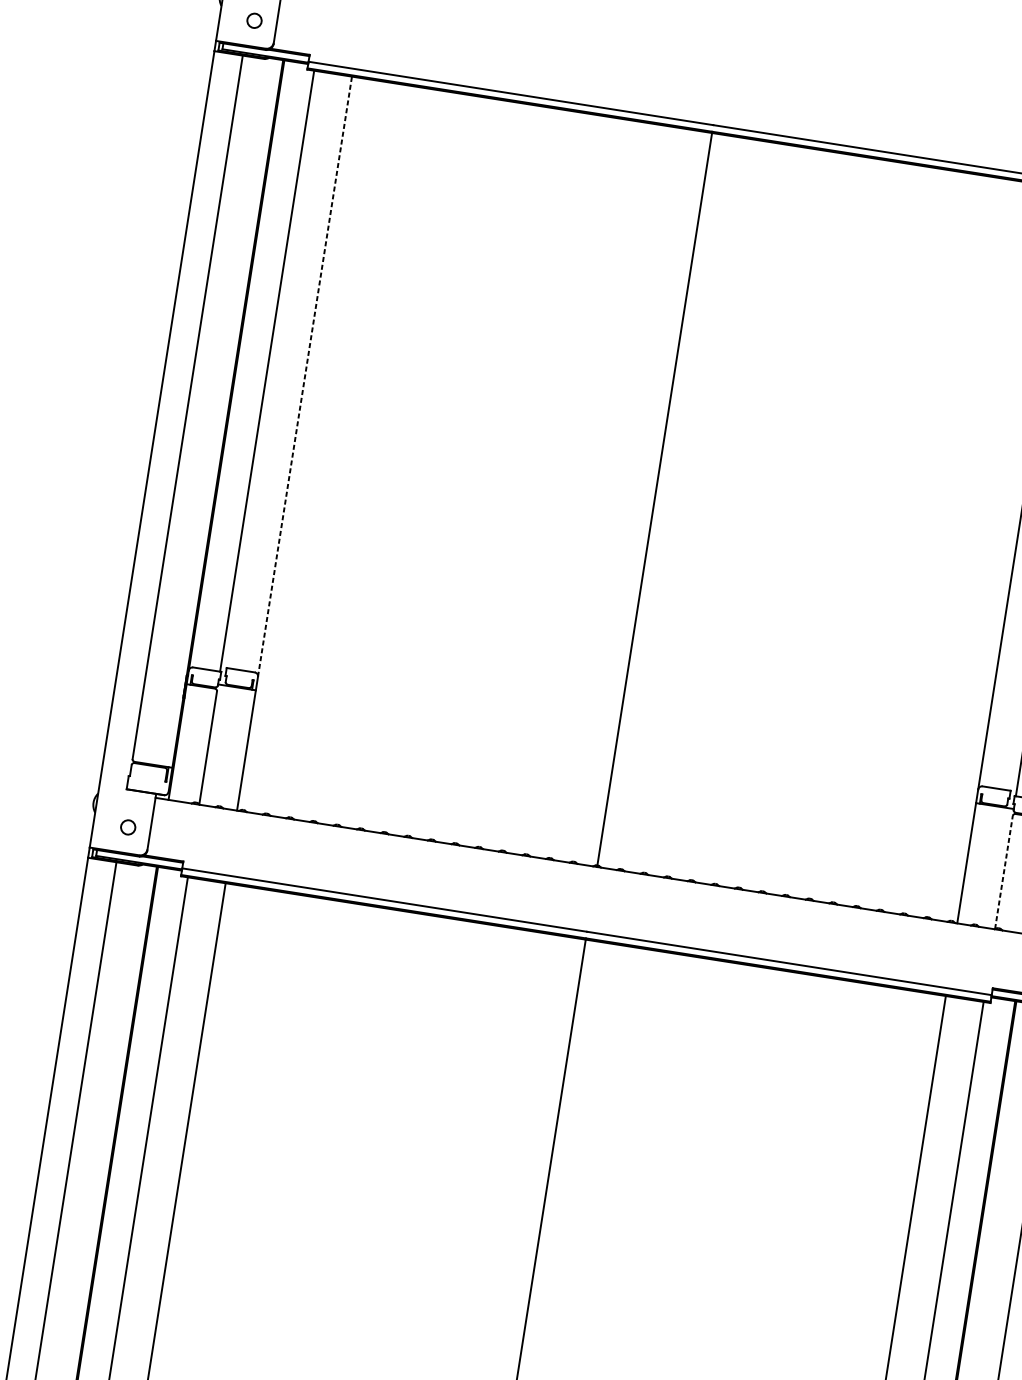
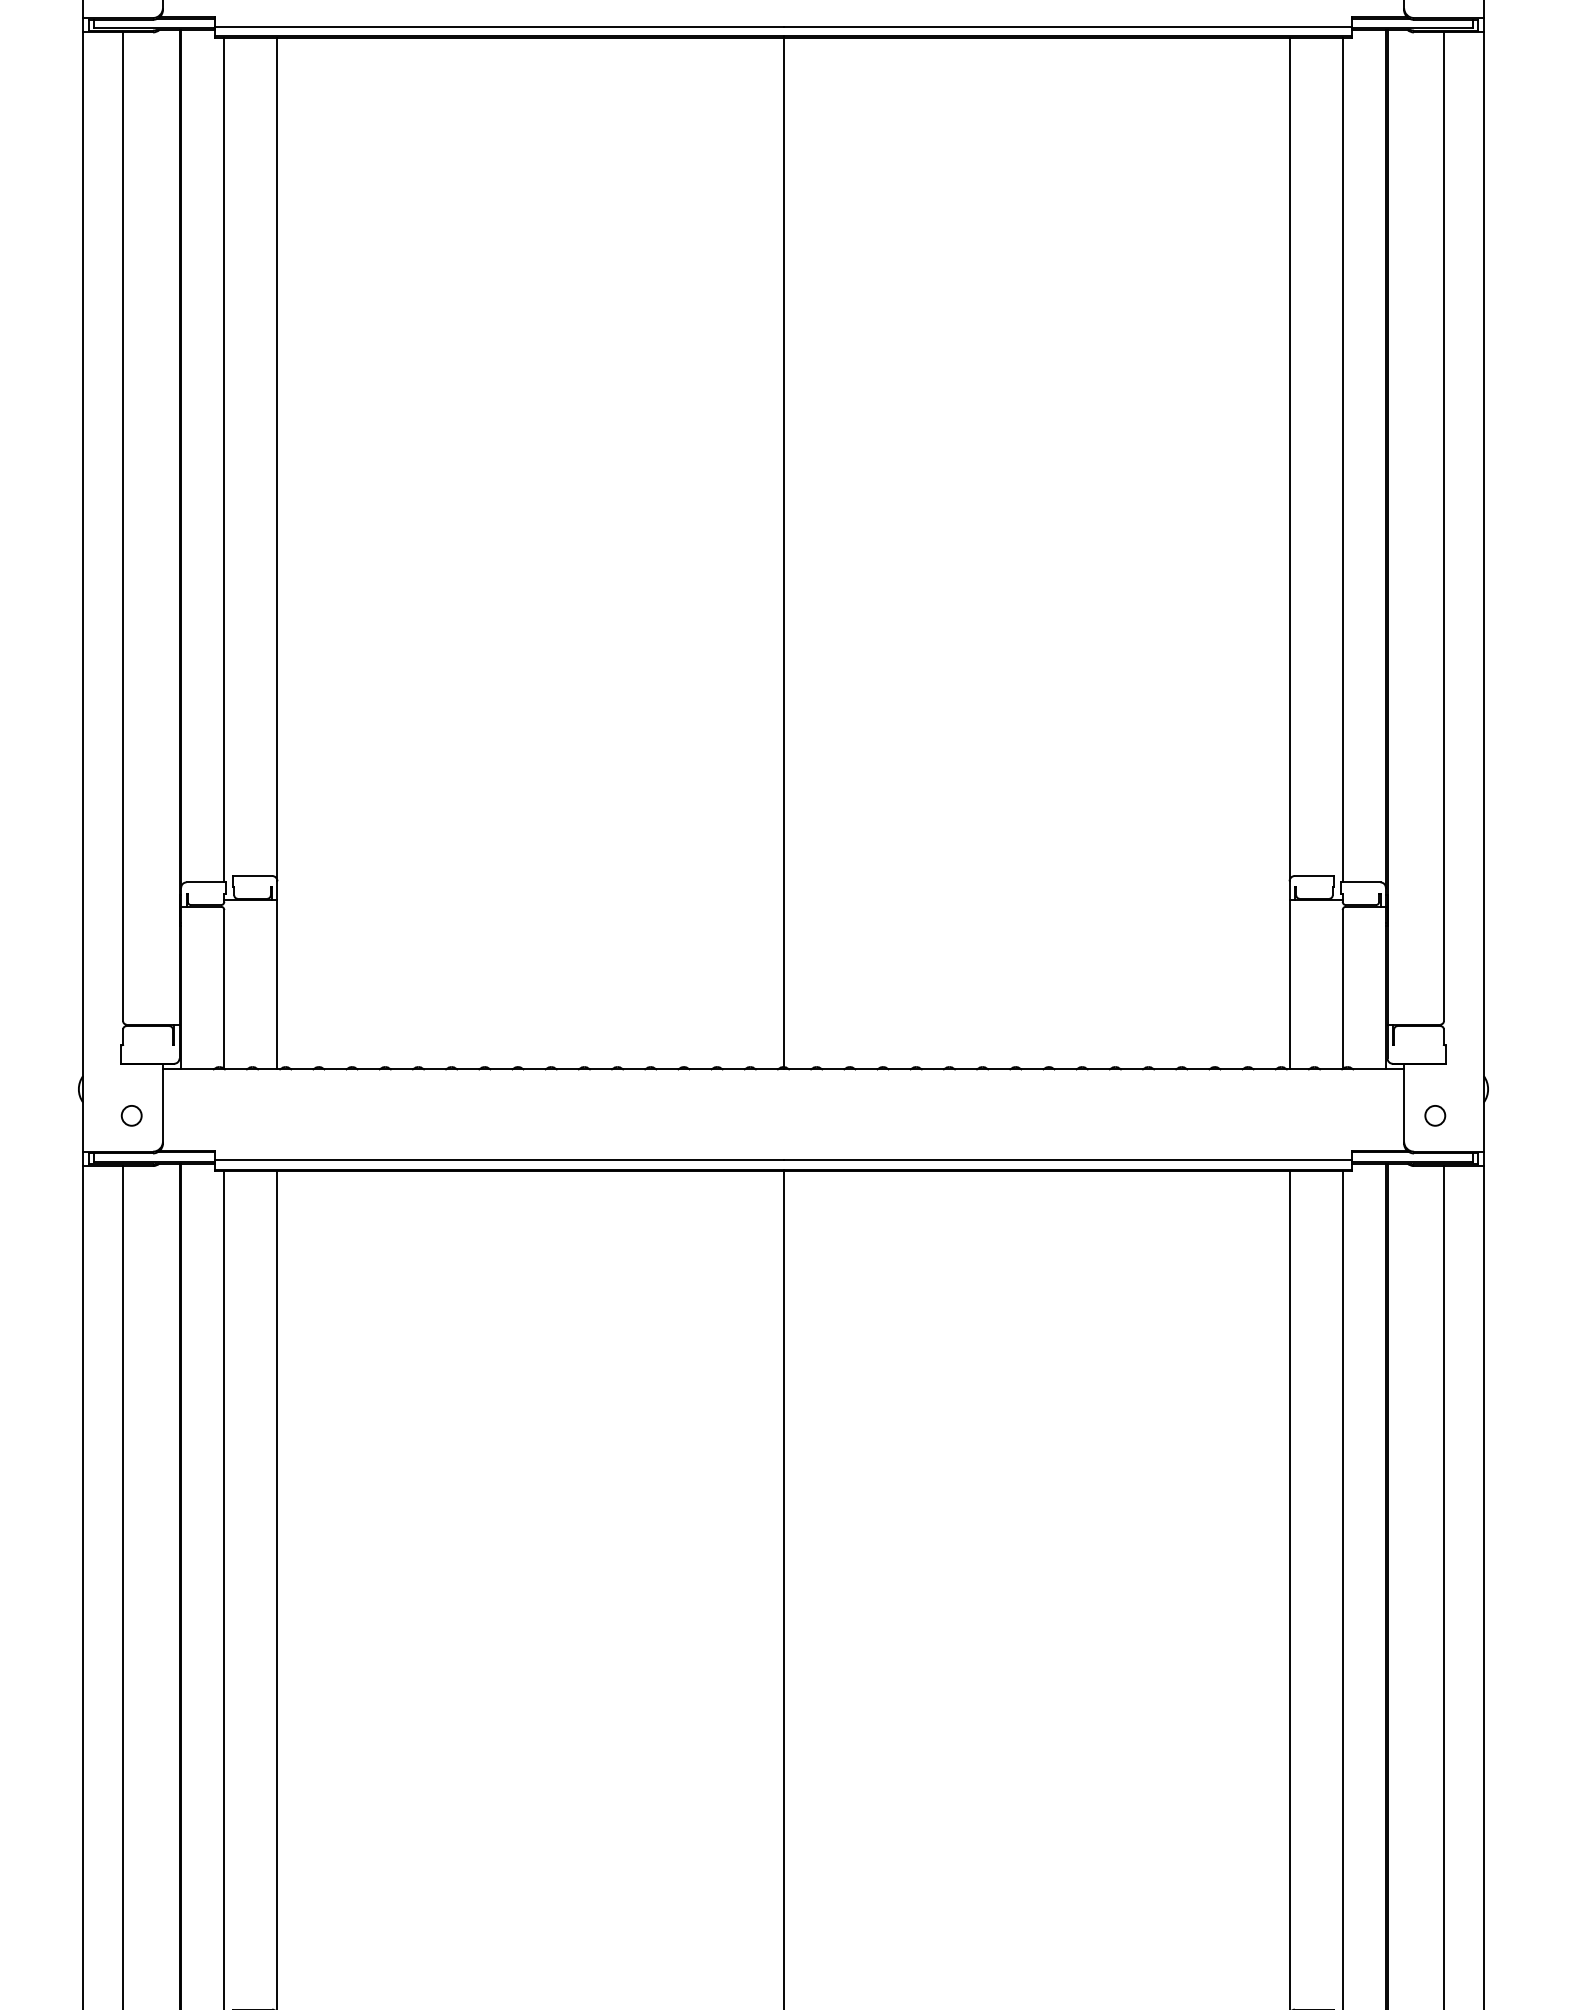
line: (305, 376) -> (277, 459), dashed -> solid
line: (1003, 872) -> (1342, 989), dashed -> solid

